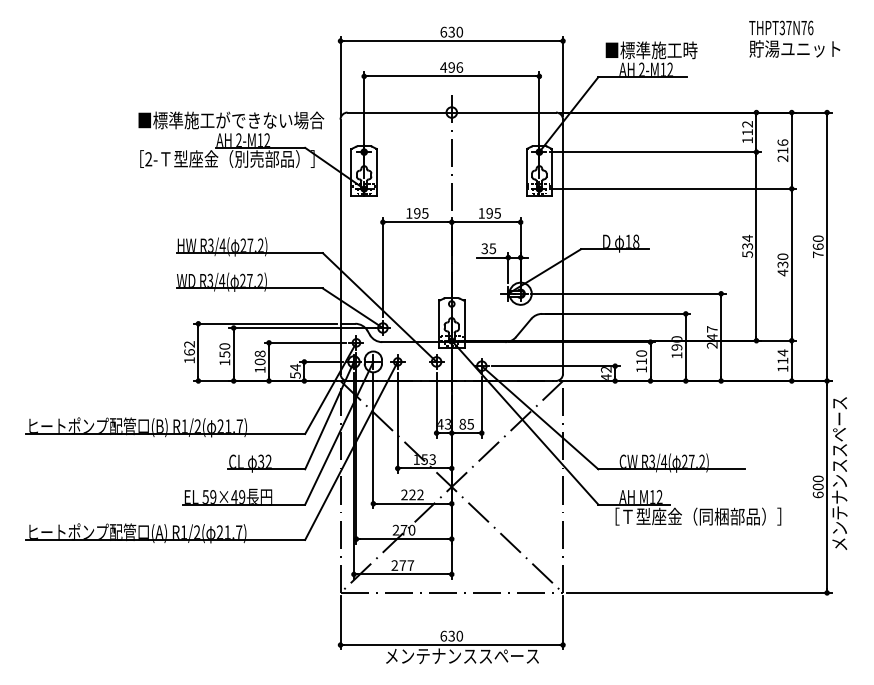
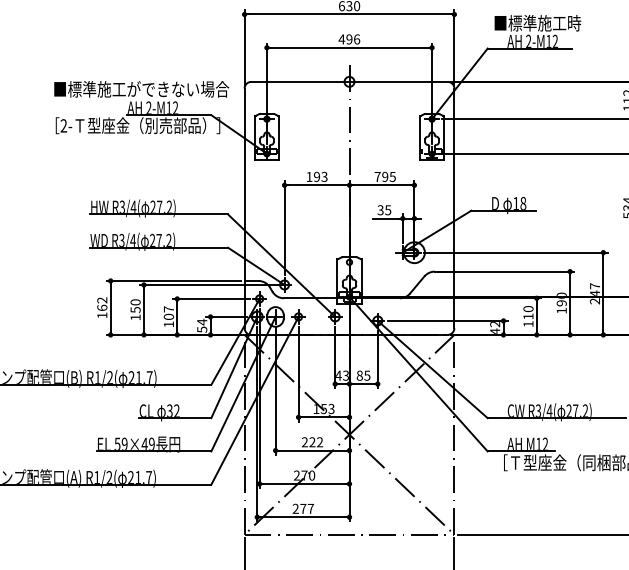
text: (425, 212) -> (324, 176), 195 -> 193
text: (481, 213) -> (377, 177), 195 -> 795
text: (259, 353) -> (168, 308), 108 -> 107

